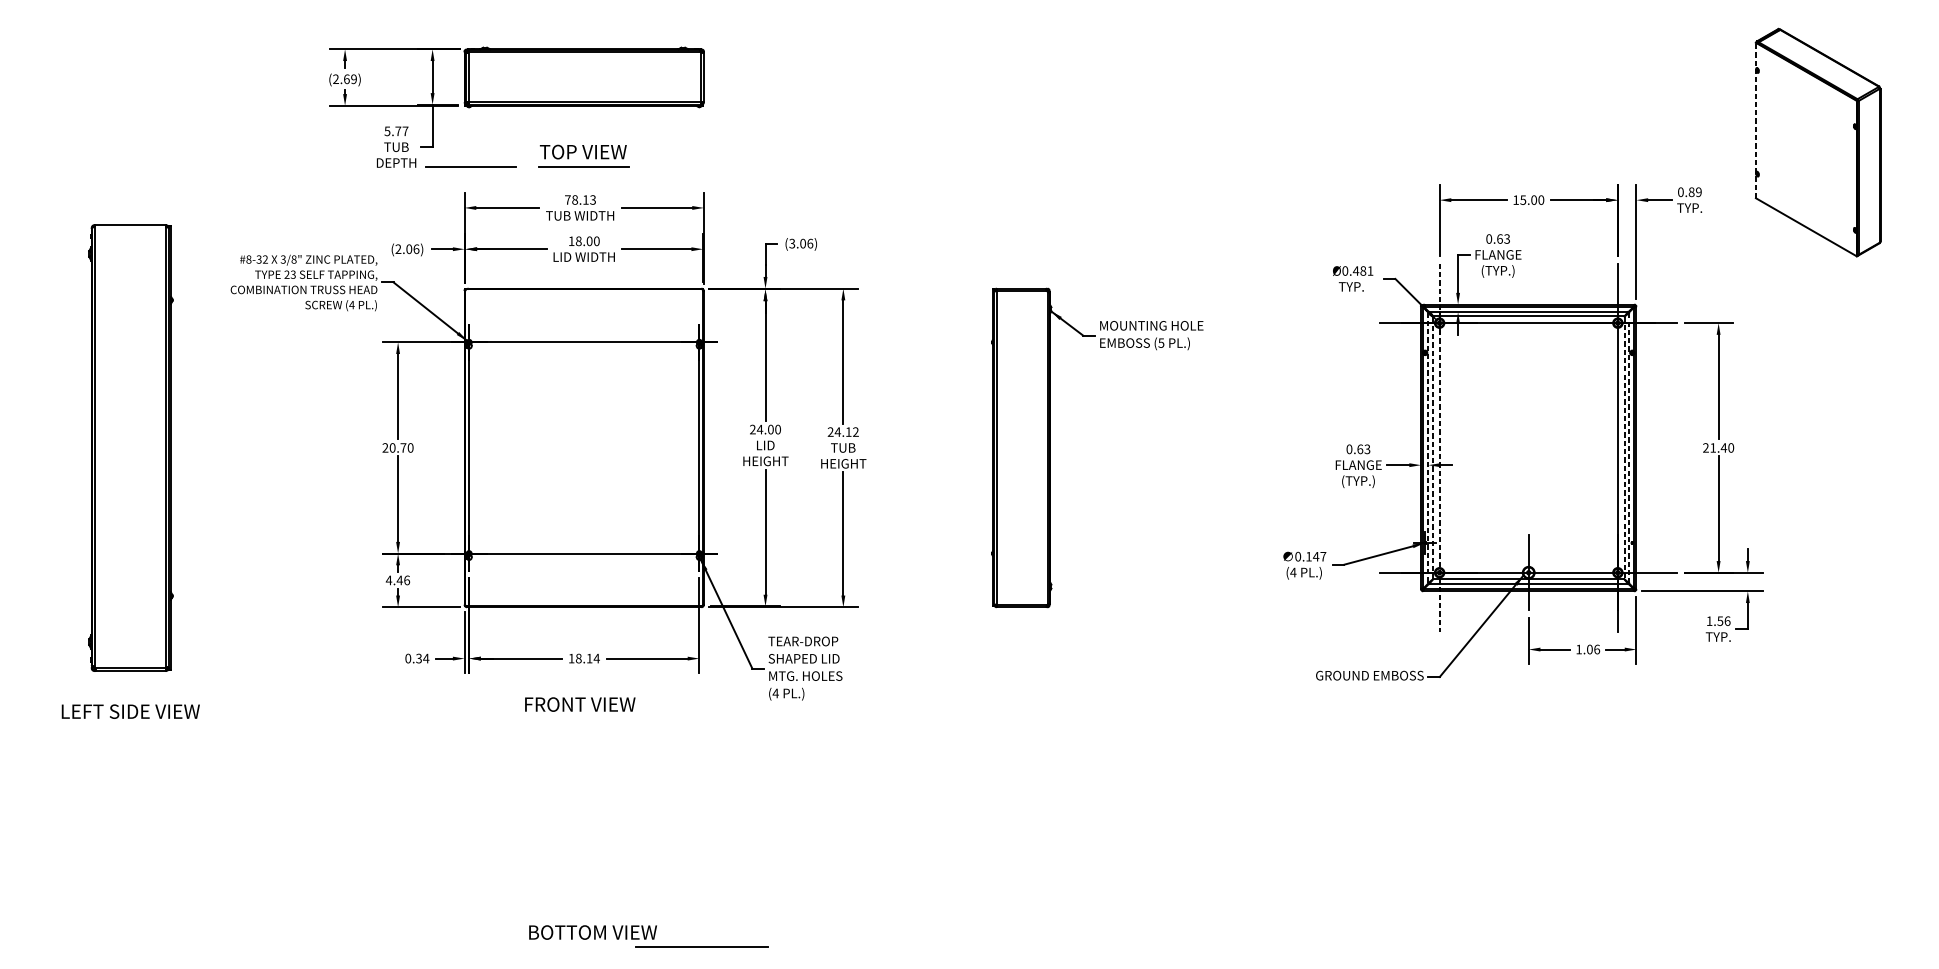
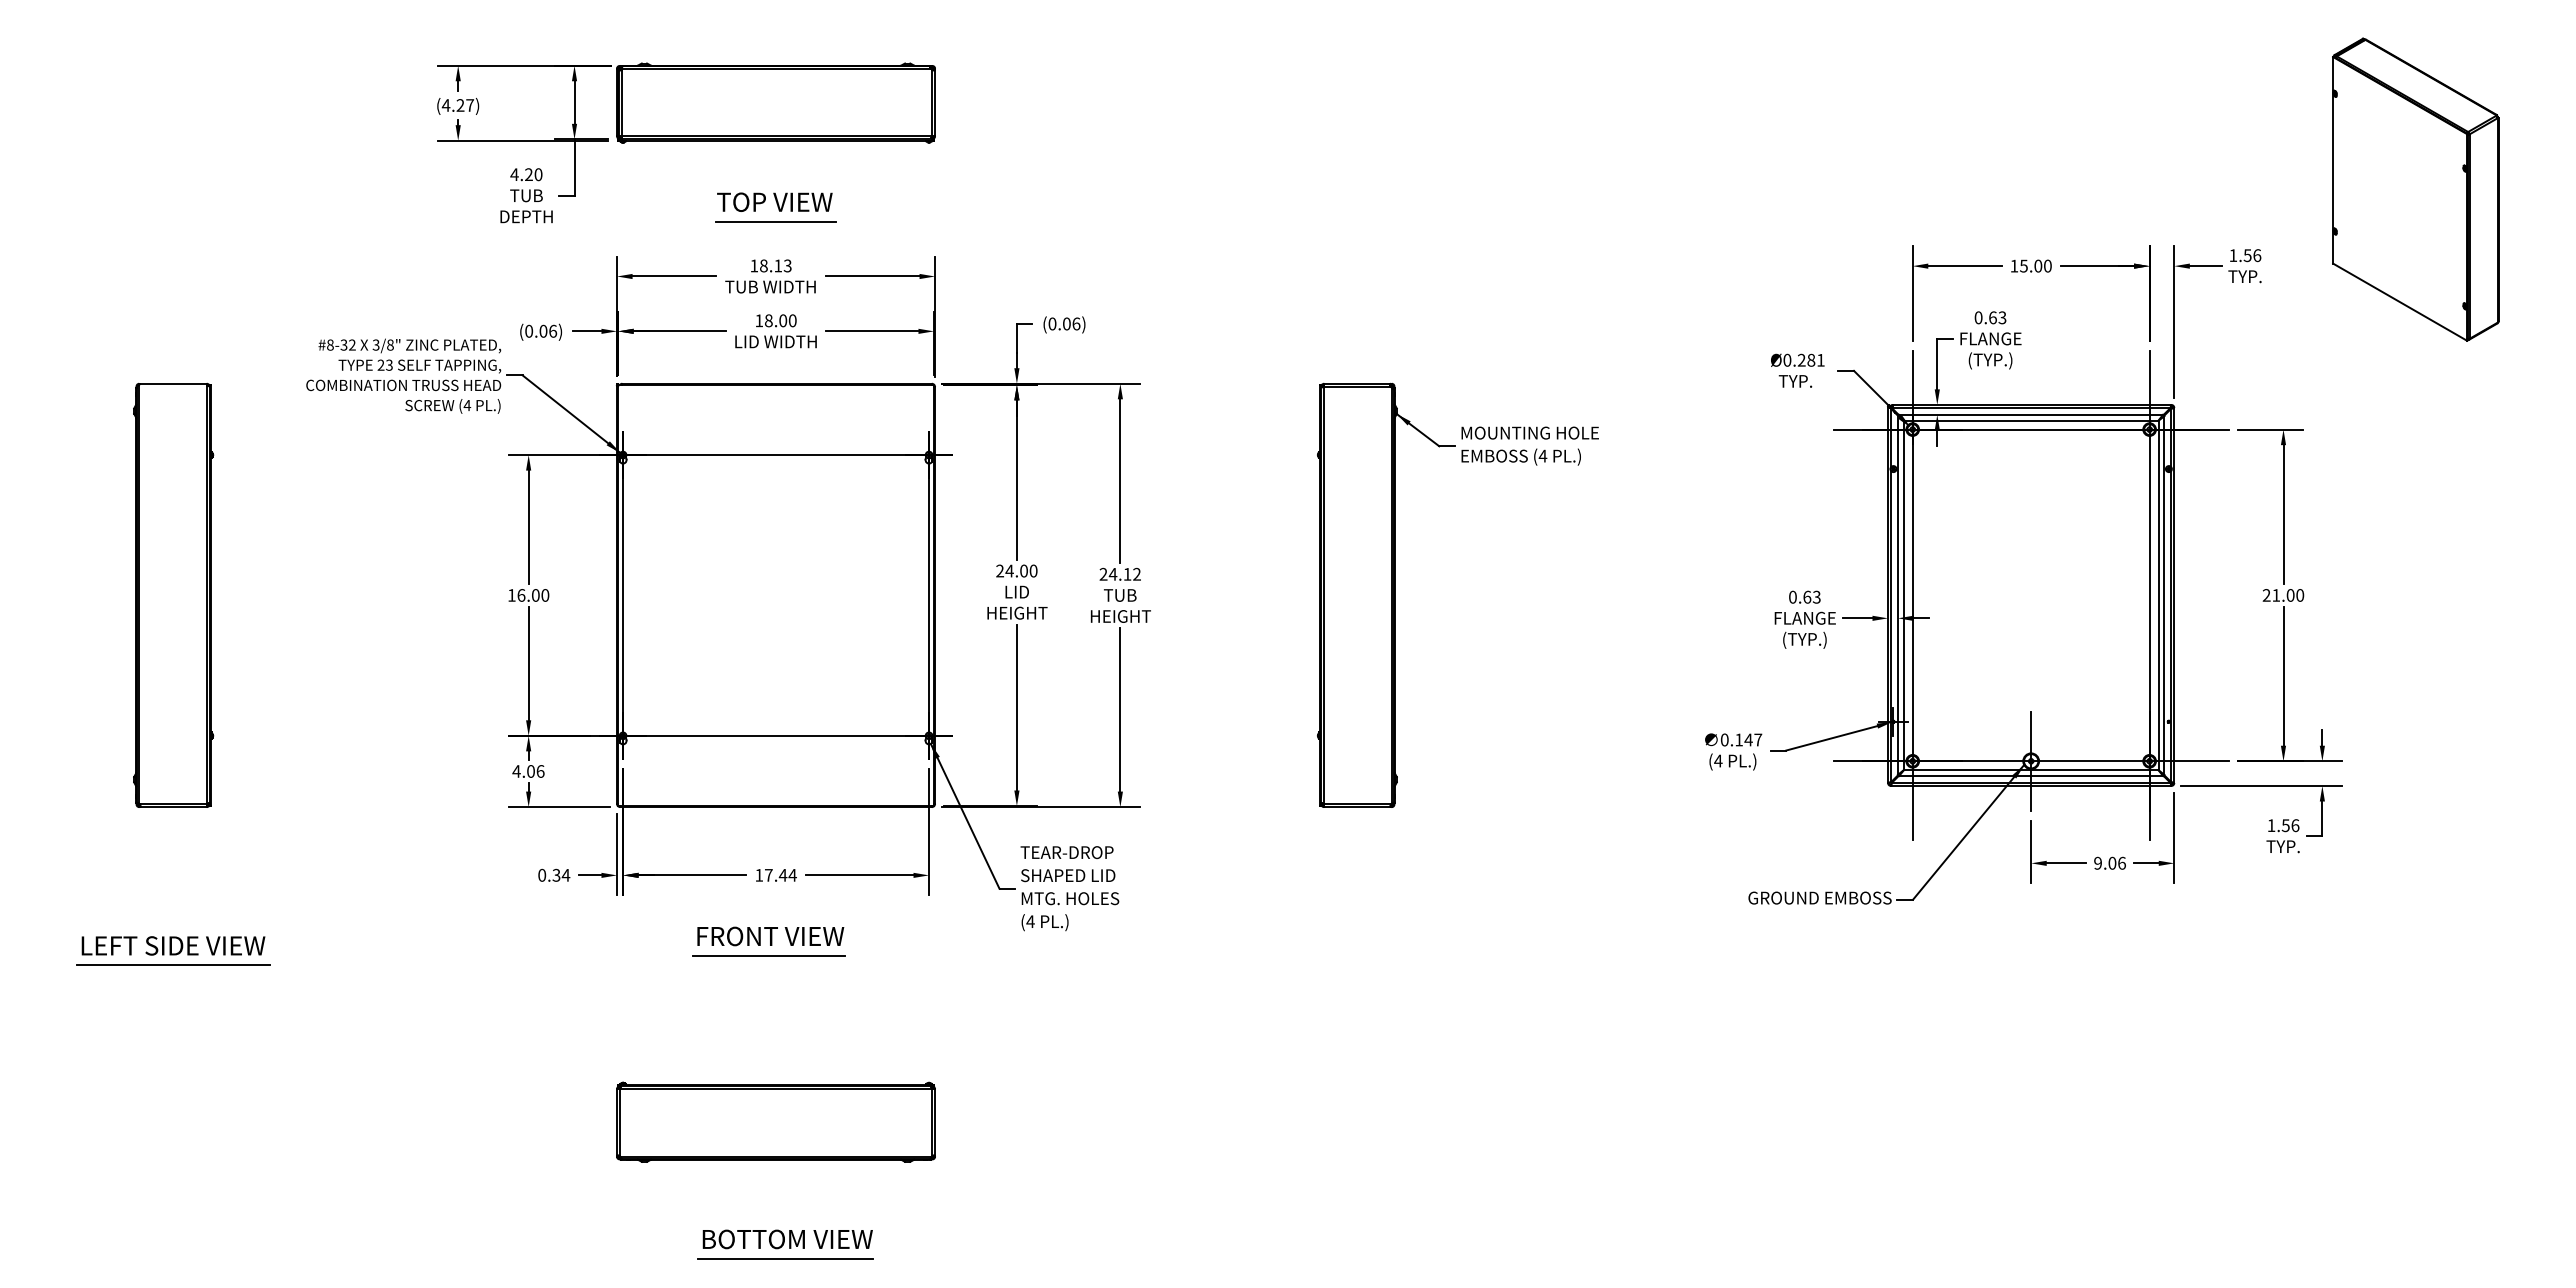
text: (344, 79) -> (457, 105), (2.69) -> (4.27)
line: (1756, 119) -> (2333, 159), dashed -> solid
text: (396, 131) -> (526, 174), 5.77 -> 4.20
line: (470, 166) -> (624, 221), removed
text: (1690, 192) -> (2245, 255), 0.89 -> 1.56
text: (568, 199) -> (754, 265), 78.13 -> 18.13
text: (792, 243) -> (1052, 323), (3.06) -> (0.06)
text: (398, 249) -> (529, 331), (2.06) -> (0.06)
text: (1355, 270) -> (1801, 359), Ø0.481 -> Ø0.281
text: (1161, 342) -> (1542, 455), (5 -> (4
part: (130, 447) -> (173, 594), size x0.71
text: (394, 448) -> (523, 595), 20.70 -> 16.00
line: (1428, 448) -> (1897, 595), dashed -> solid
line: (1432, 448) -> (1903, 595), dashed -> solid
line: (1439, 448) -> (1912, 595), dashed -> solid
line: (1624, 448) -> (2158, 595), dashed -> solid
line: (1629, 448) -> (2164, 595), dashed -> solid
text: (1723, 448) -> (2290, 595), 21.40 -> 21.00
text: (399, 580) -> (530, 771), 4.46 -> 4.06
text: (1578, 648) -> (2097, 862), 1.06 -> 9.06
text: (584, 658) -> (776, 875), 18.14 -> 17.44
line: (578, 718) -> (768, 955), added
line: (130, 726) -> (173, 965), added
part: (583, 843) -> (775, 1121), added
line: (701, 946) -> (785, 1258), moved

